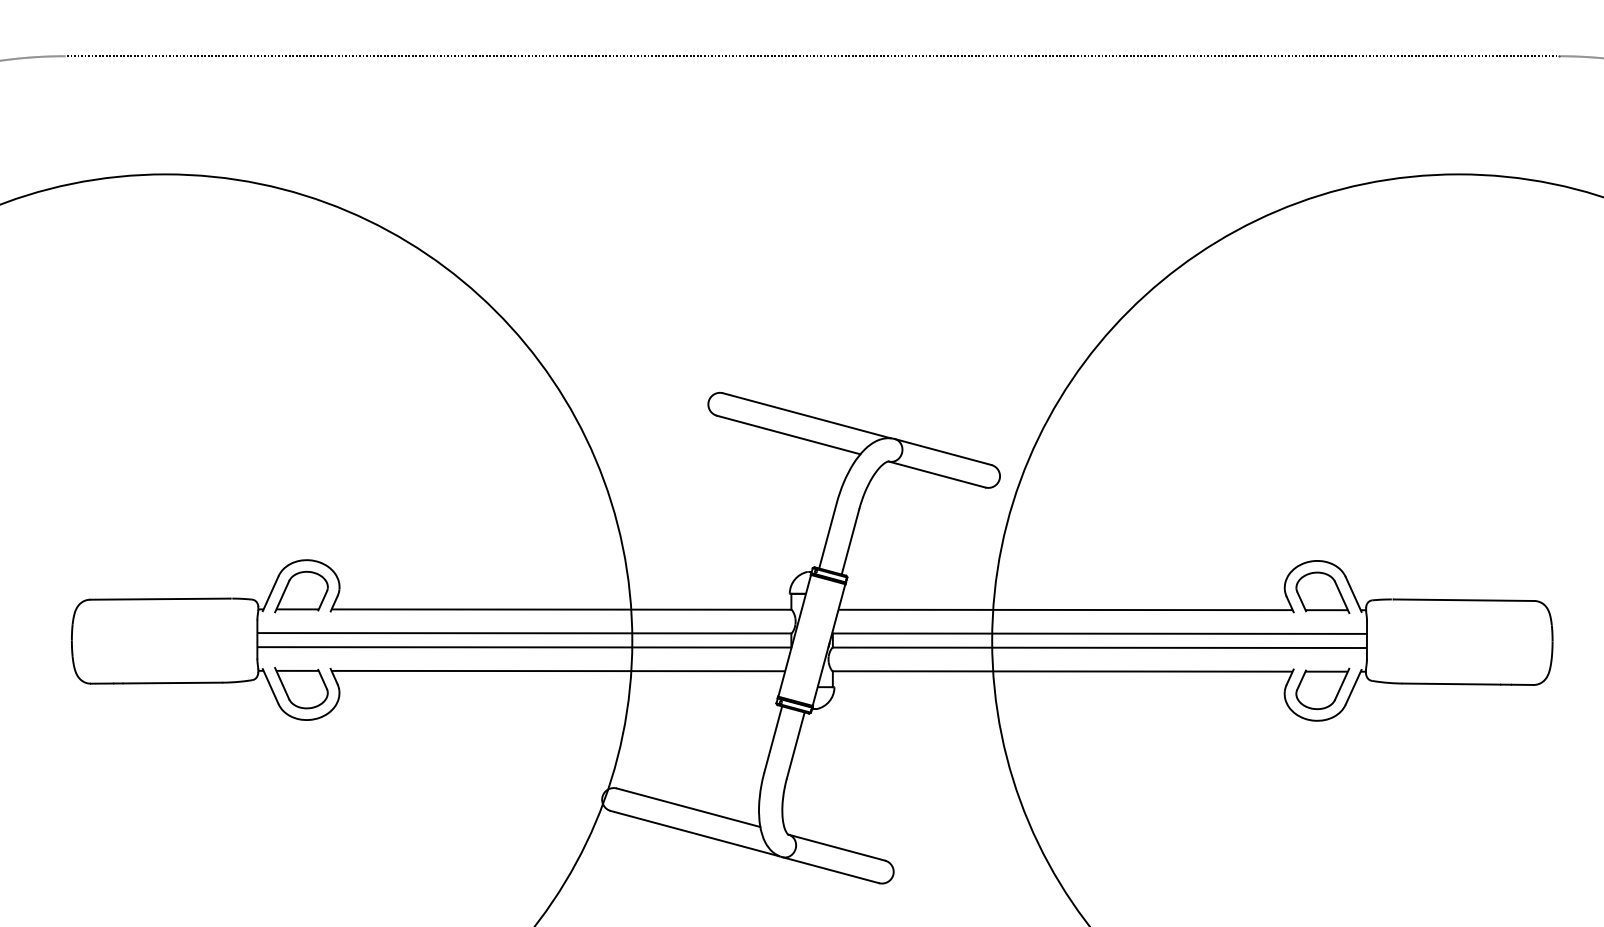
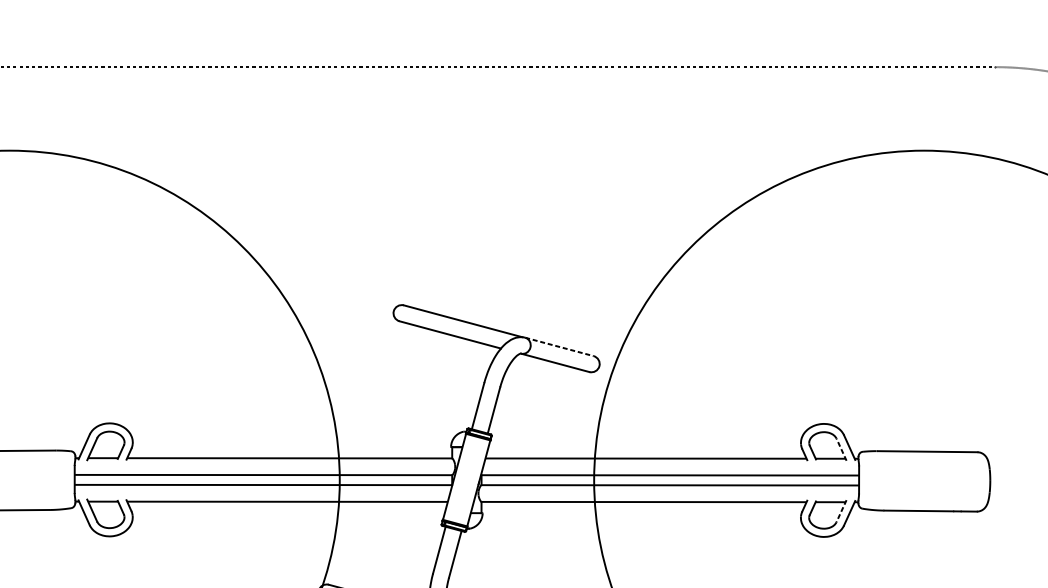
line: (943, 452) -> (559, 347), solid -> dashed
line: (1341, 596) -> (841, 449), solid -> dashed
line: (1341, 684) -> (841, 511), solid -> dashed

